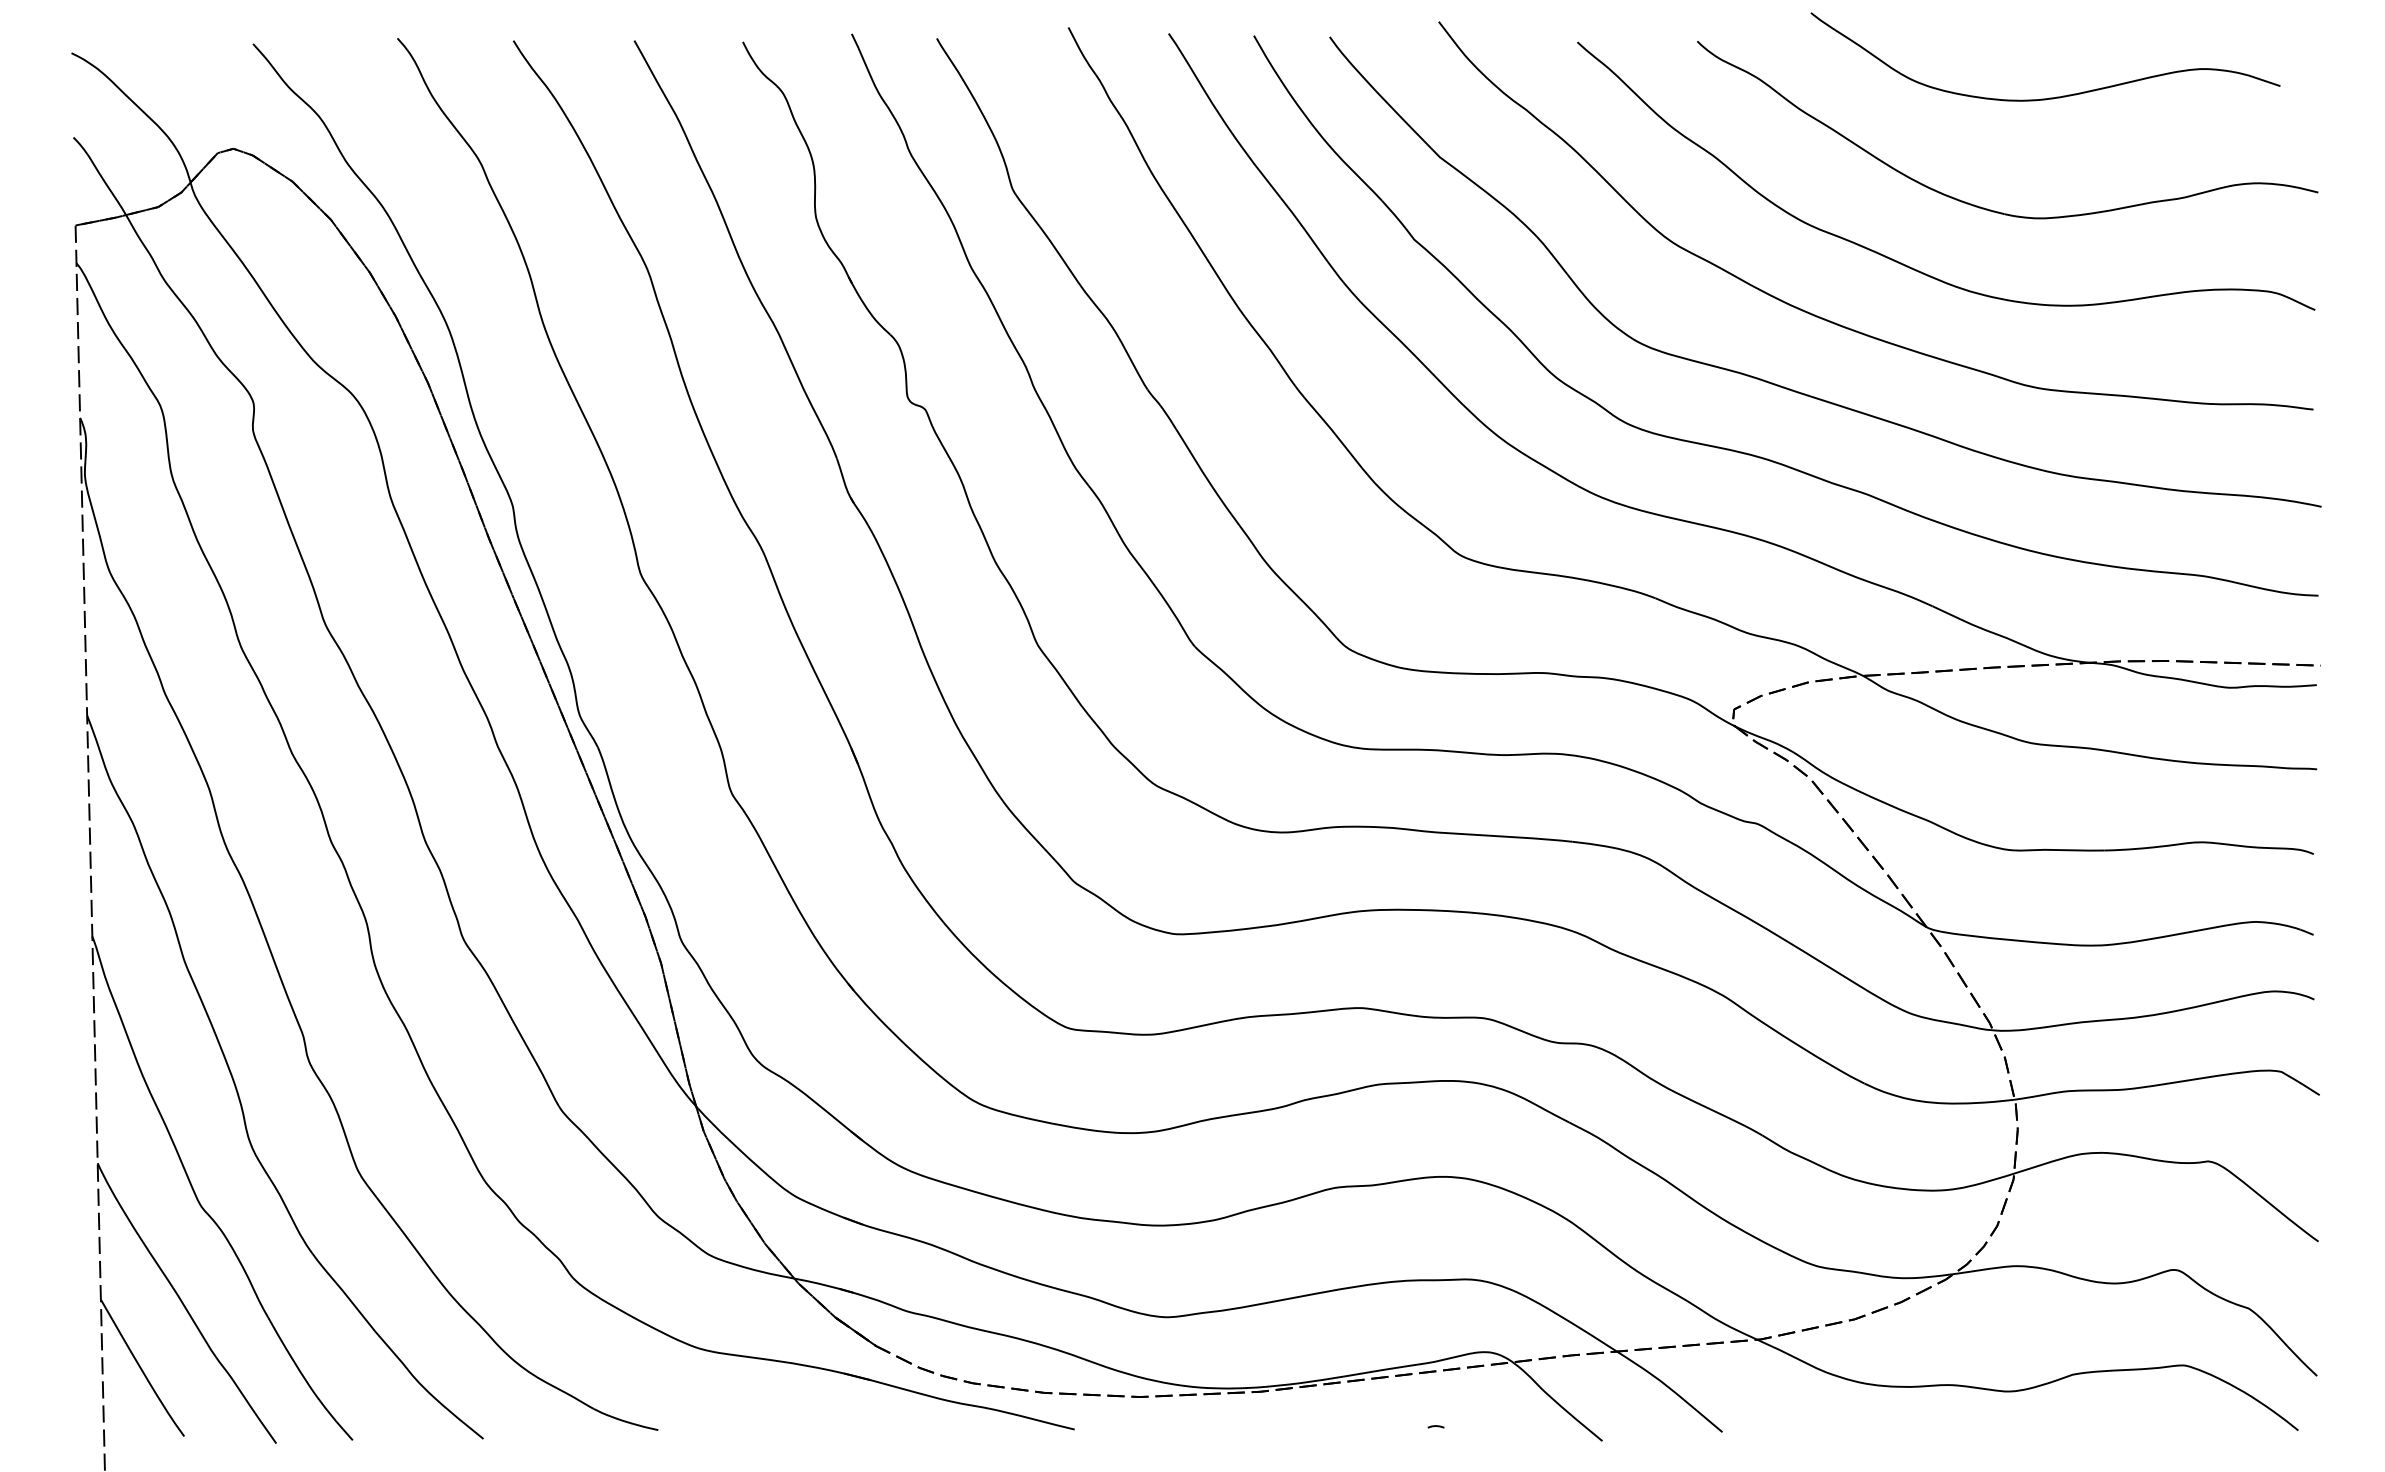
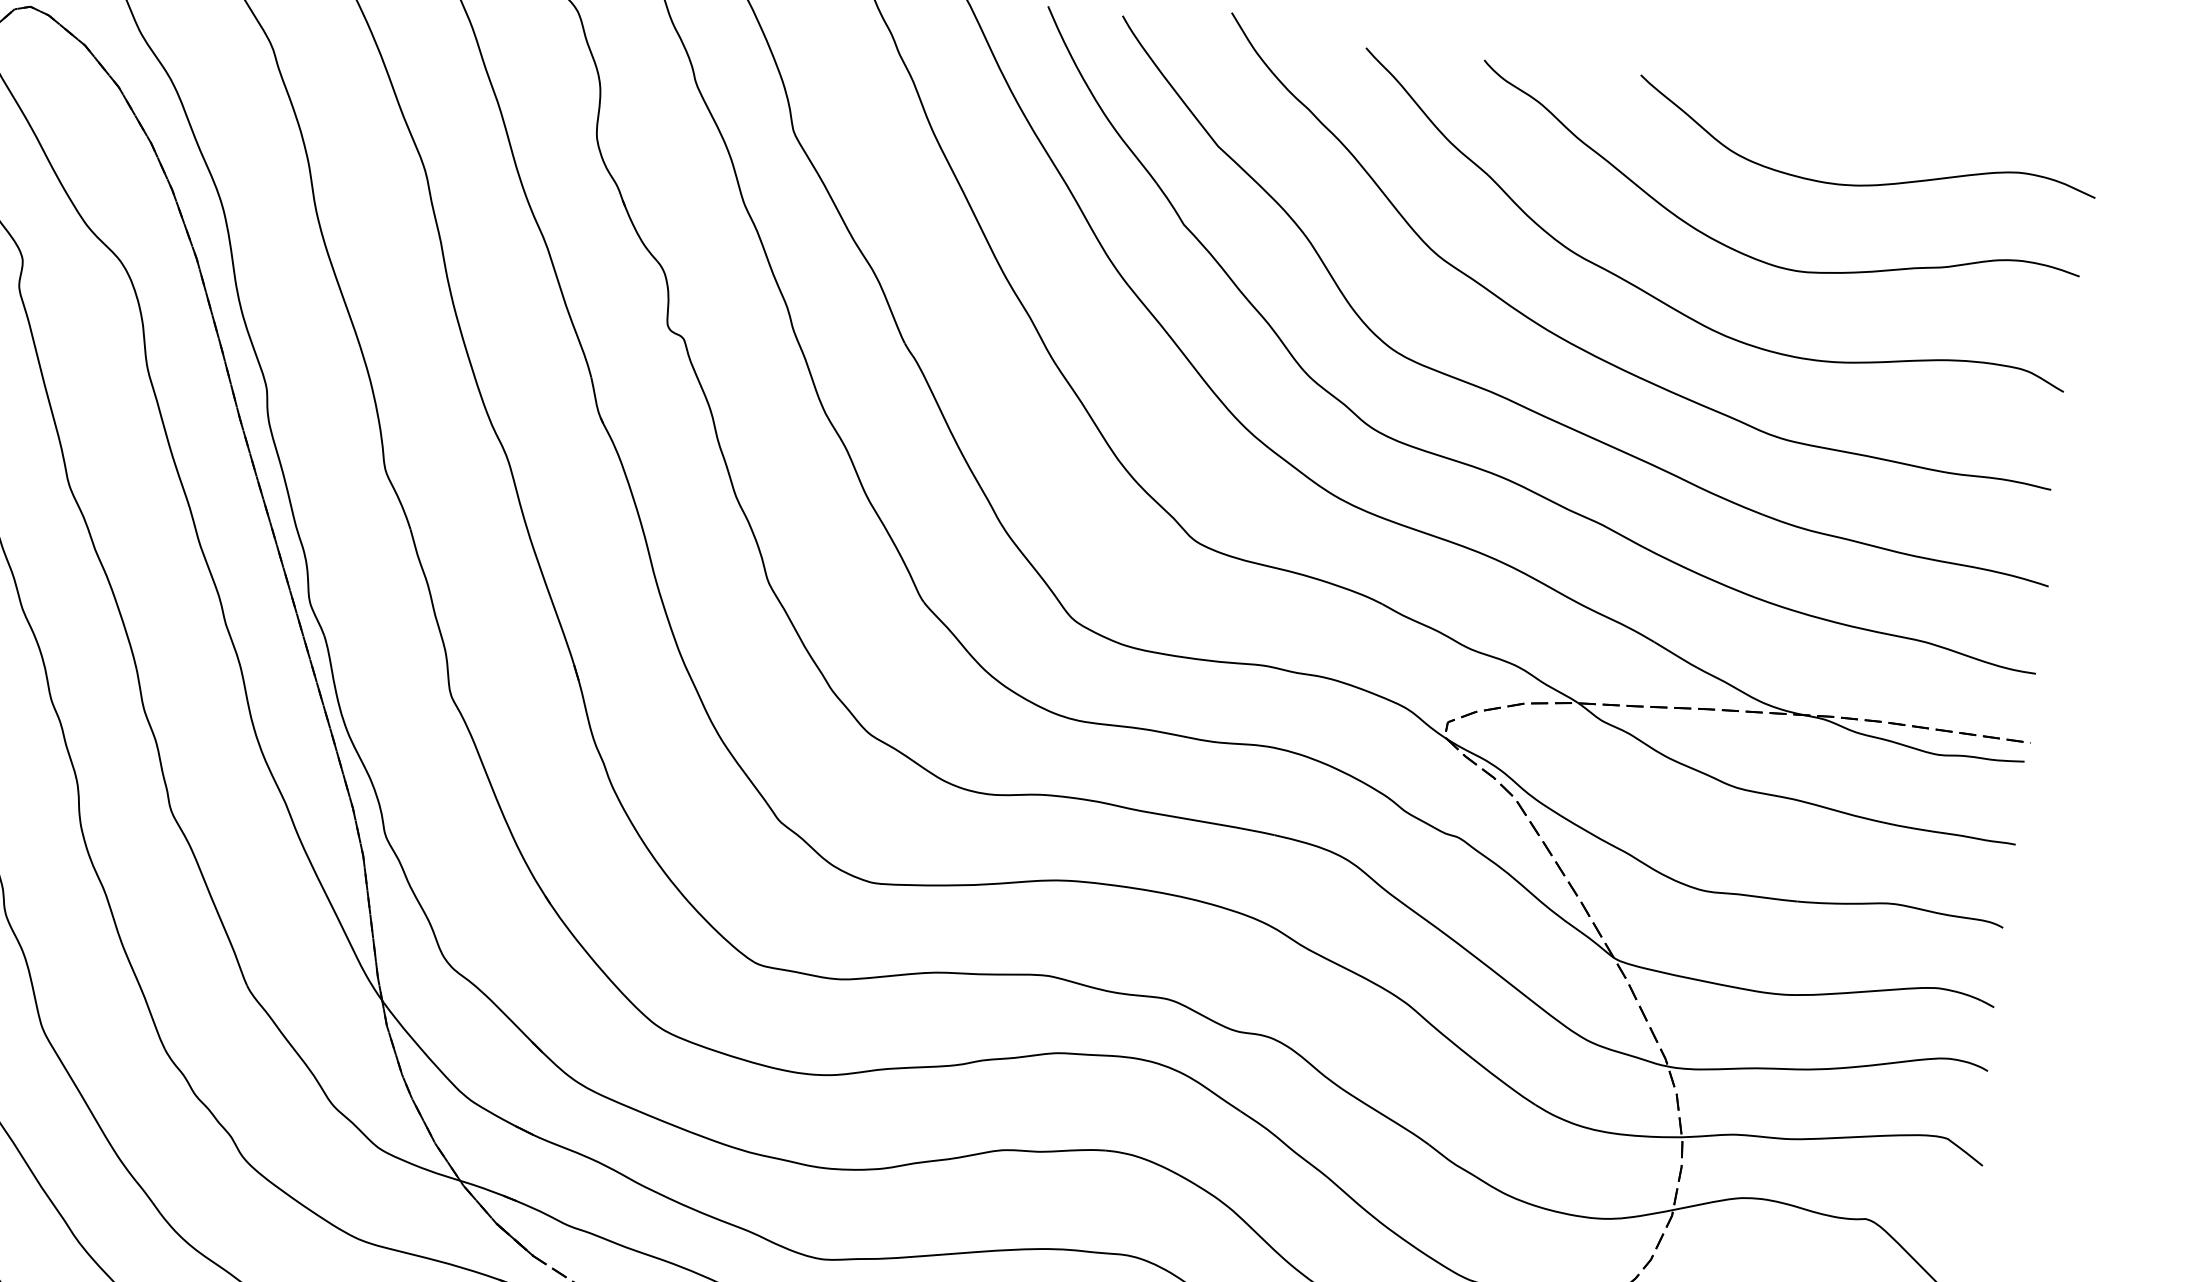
curve: (2049, 97) -> (1866, 184), moved

